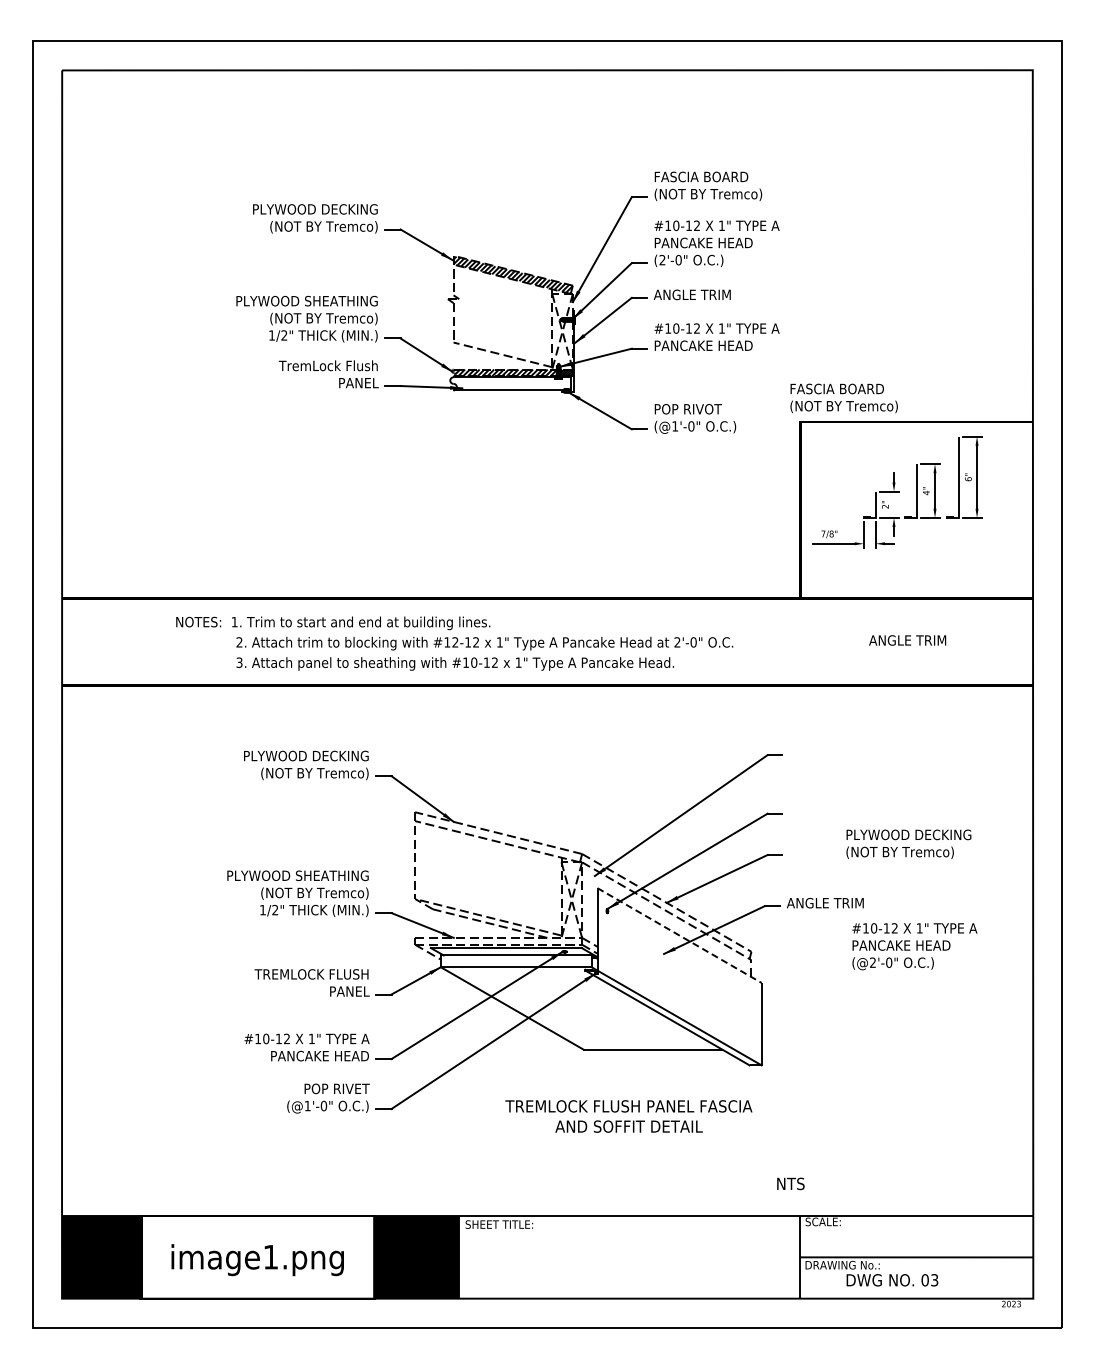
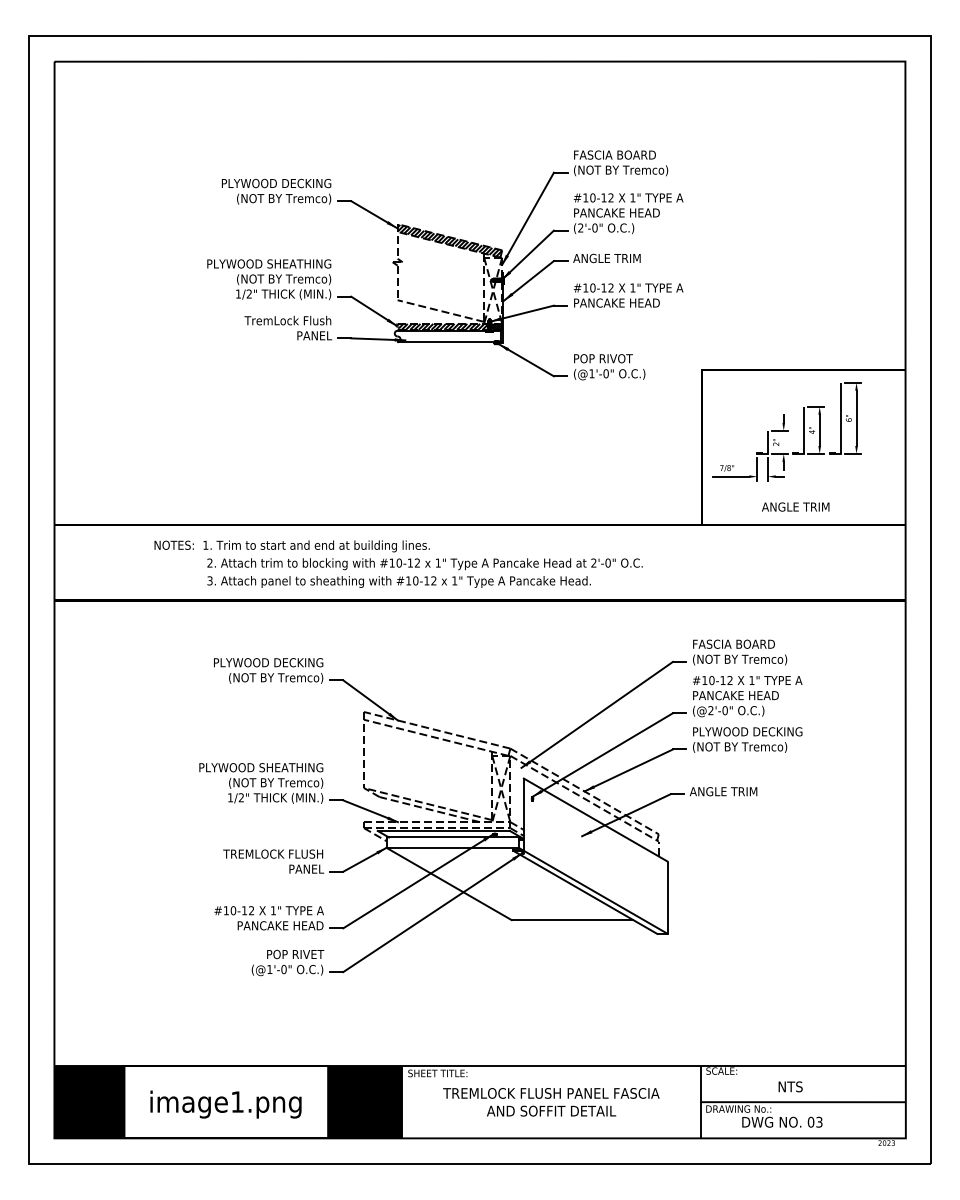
text: (843, 398) -> (739, 652), moved
text: (907, 640) -> (795, 507), moved
text: (455, 642) -> (399, 563), #12-12 -> #10-12
text: (908, 843) -> (747, 739), moved
line: (679, 935) -> (595, 820), dashed -> solid
text: (914, 946) -> (747, 696), moved
text: (628, 1116) -> (551, 1102), moved
text: (790, 1183) -> (790, 1086), moved

